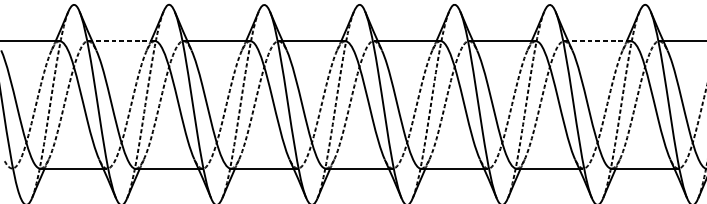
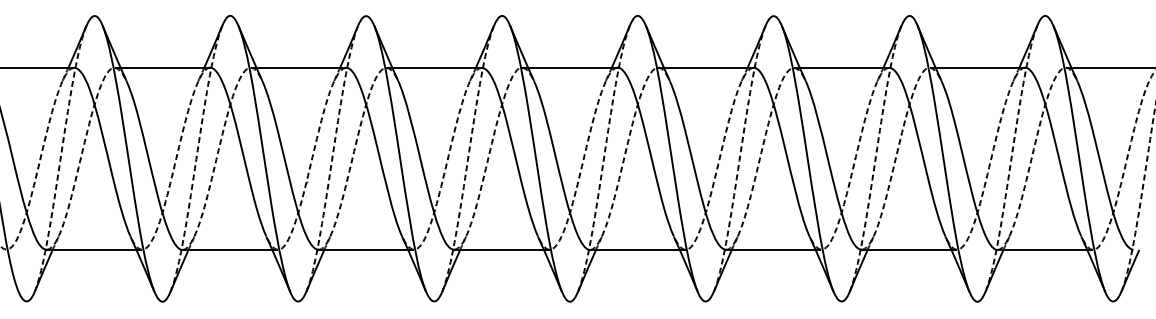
line: (123, 40) -> (165, 67), dashed -> solid
line: (599, 40) -> (844, 67), dashed -> solid

